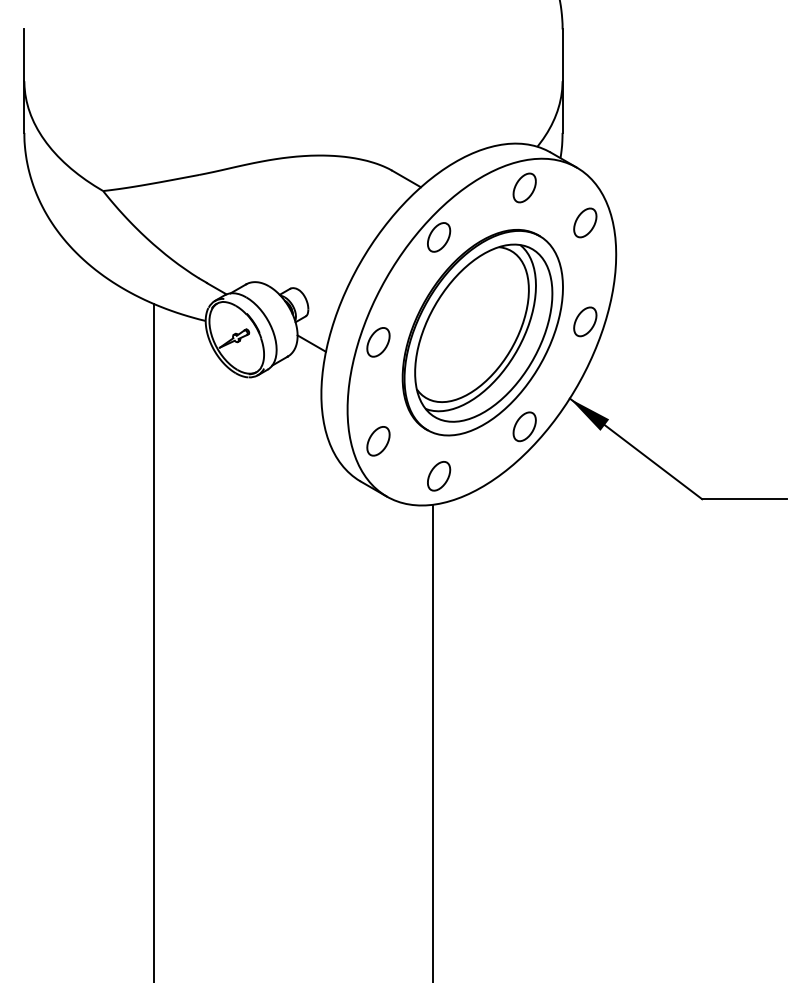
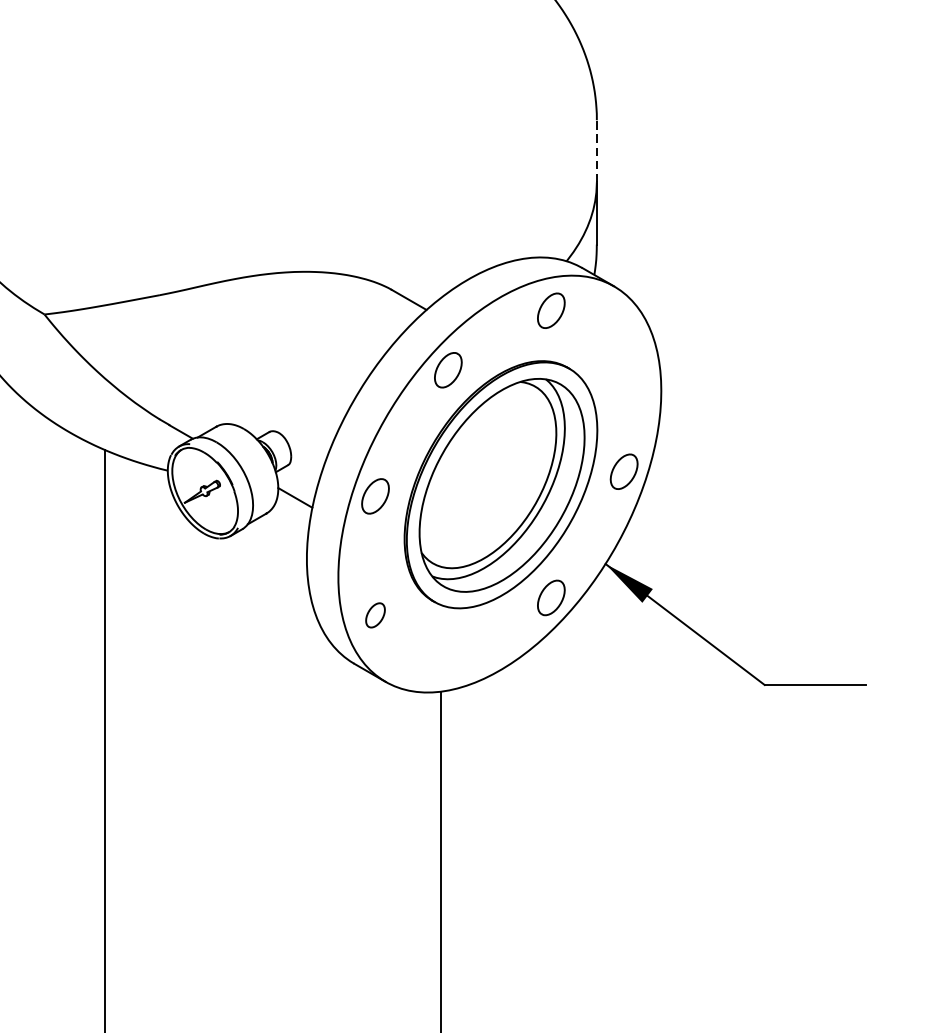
line: (562, 55) -> (596, 151), solid -> dashed
part: (585, 222) -> (624, 352), removed
part: (378, 441) -> (375, 615), size x0.7
part: (439, 476) -> (448, 657), removed

